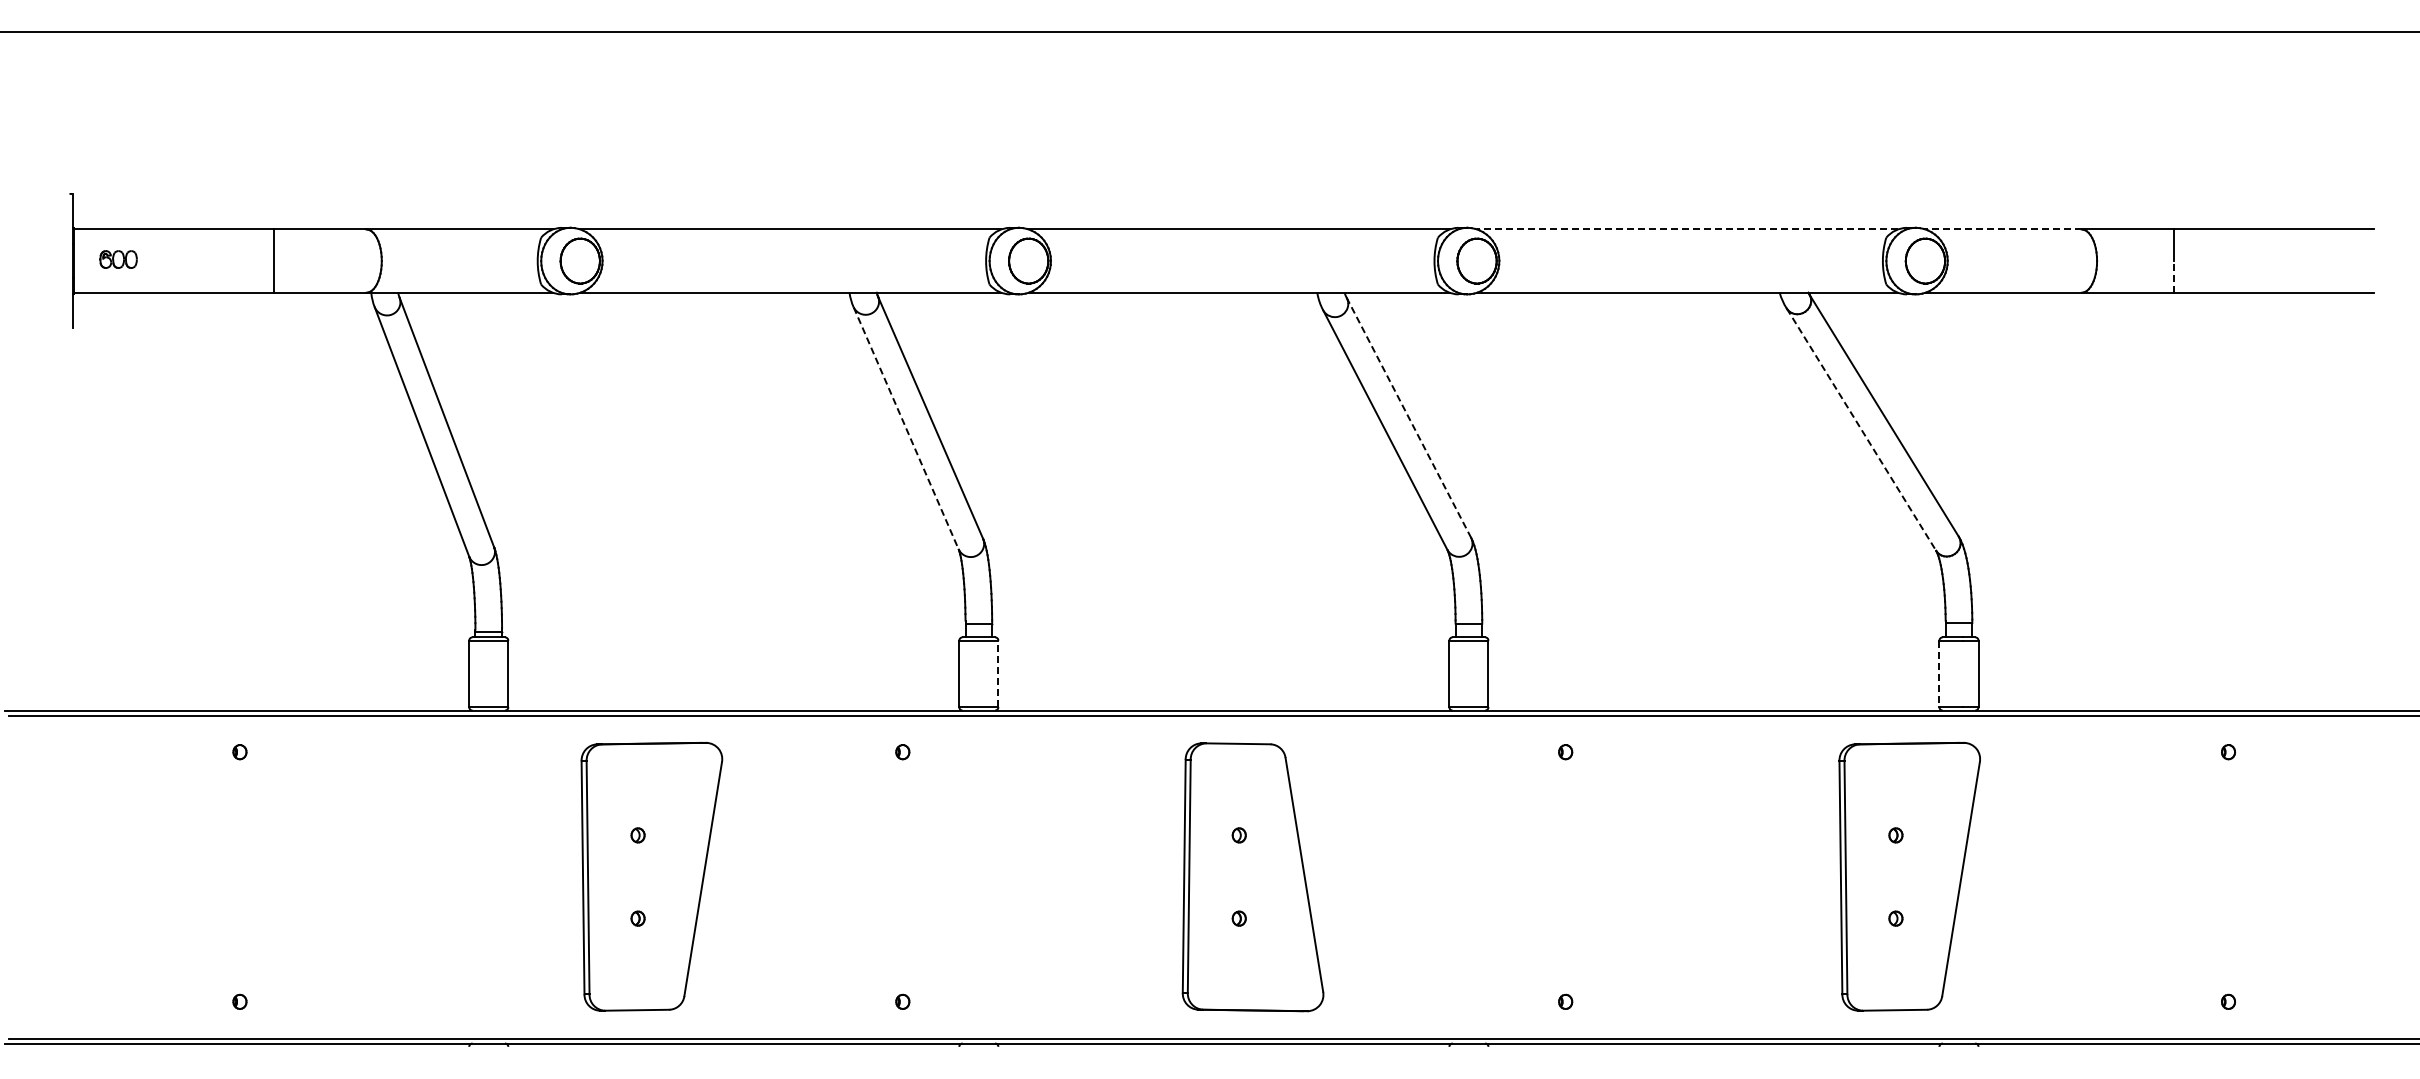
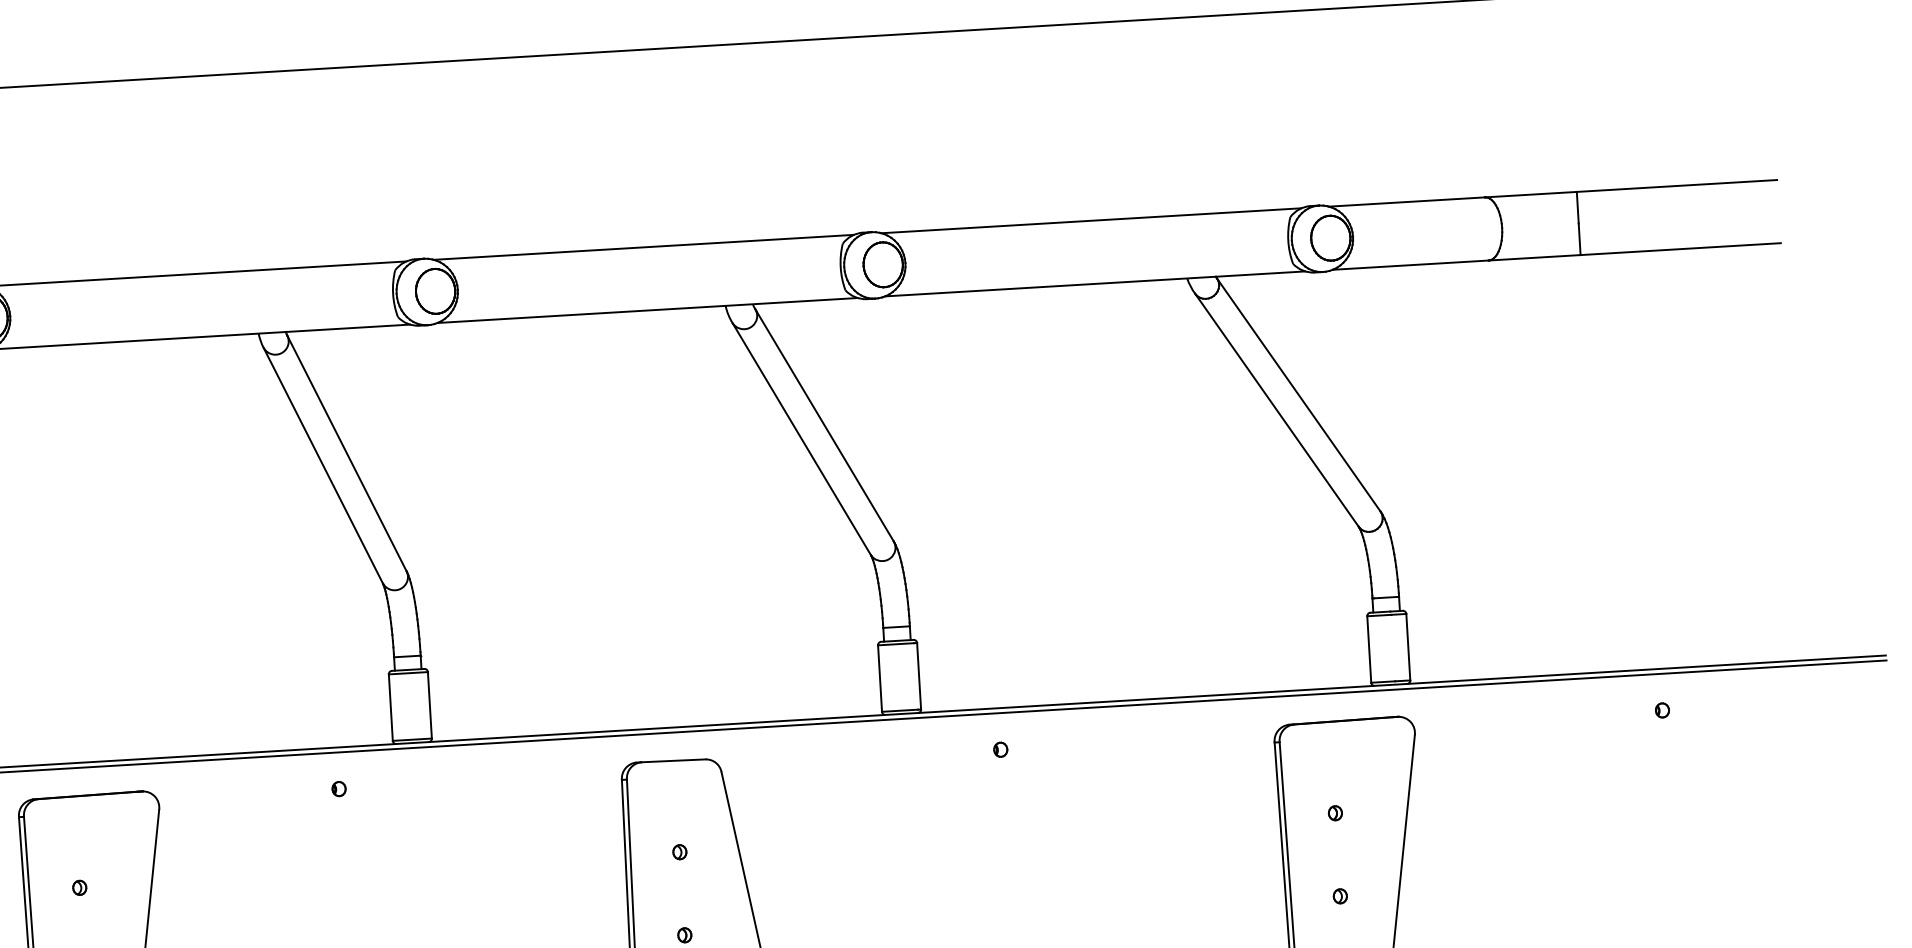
line: (1686, 229) -> (1090, 220), dashed -> solid
line: (2003, 229) -> (1406, 202), dashed -> solid
line: (2173, 276) -> (1579, 238), dashed -> solid
line: (1409, 418) -> (825, 425), dashed -> solid
line: (906, 428) -> (323, 465), dashed -> solid
line: (1861, 430) -> (1277, 411), dashed -> solid
line: (998, 673) -> (429, 704), dashed -> solid
line: (1939, 674) -> (1369, 650), dashed -> solid

